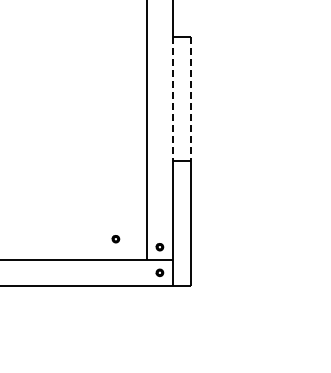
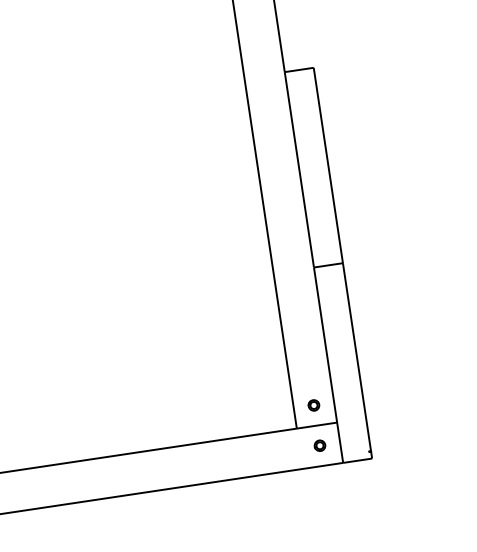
line: (172, 99) -> (299, 170), dashed -> solid
line: (191, 99) -> (328, 166), dashed -> solid
part: (115, 239) -> (242, 403), removed

